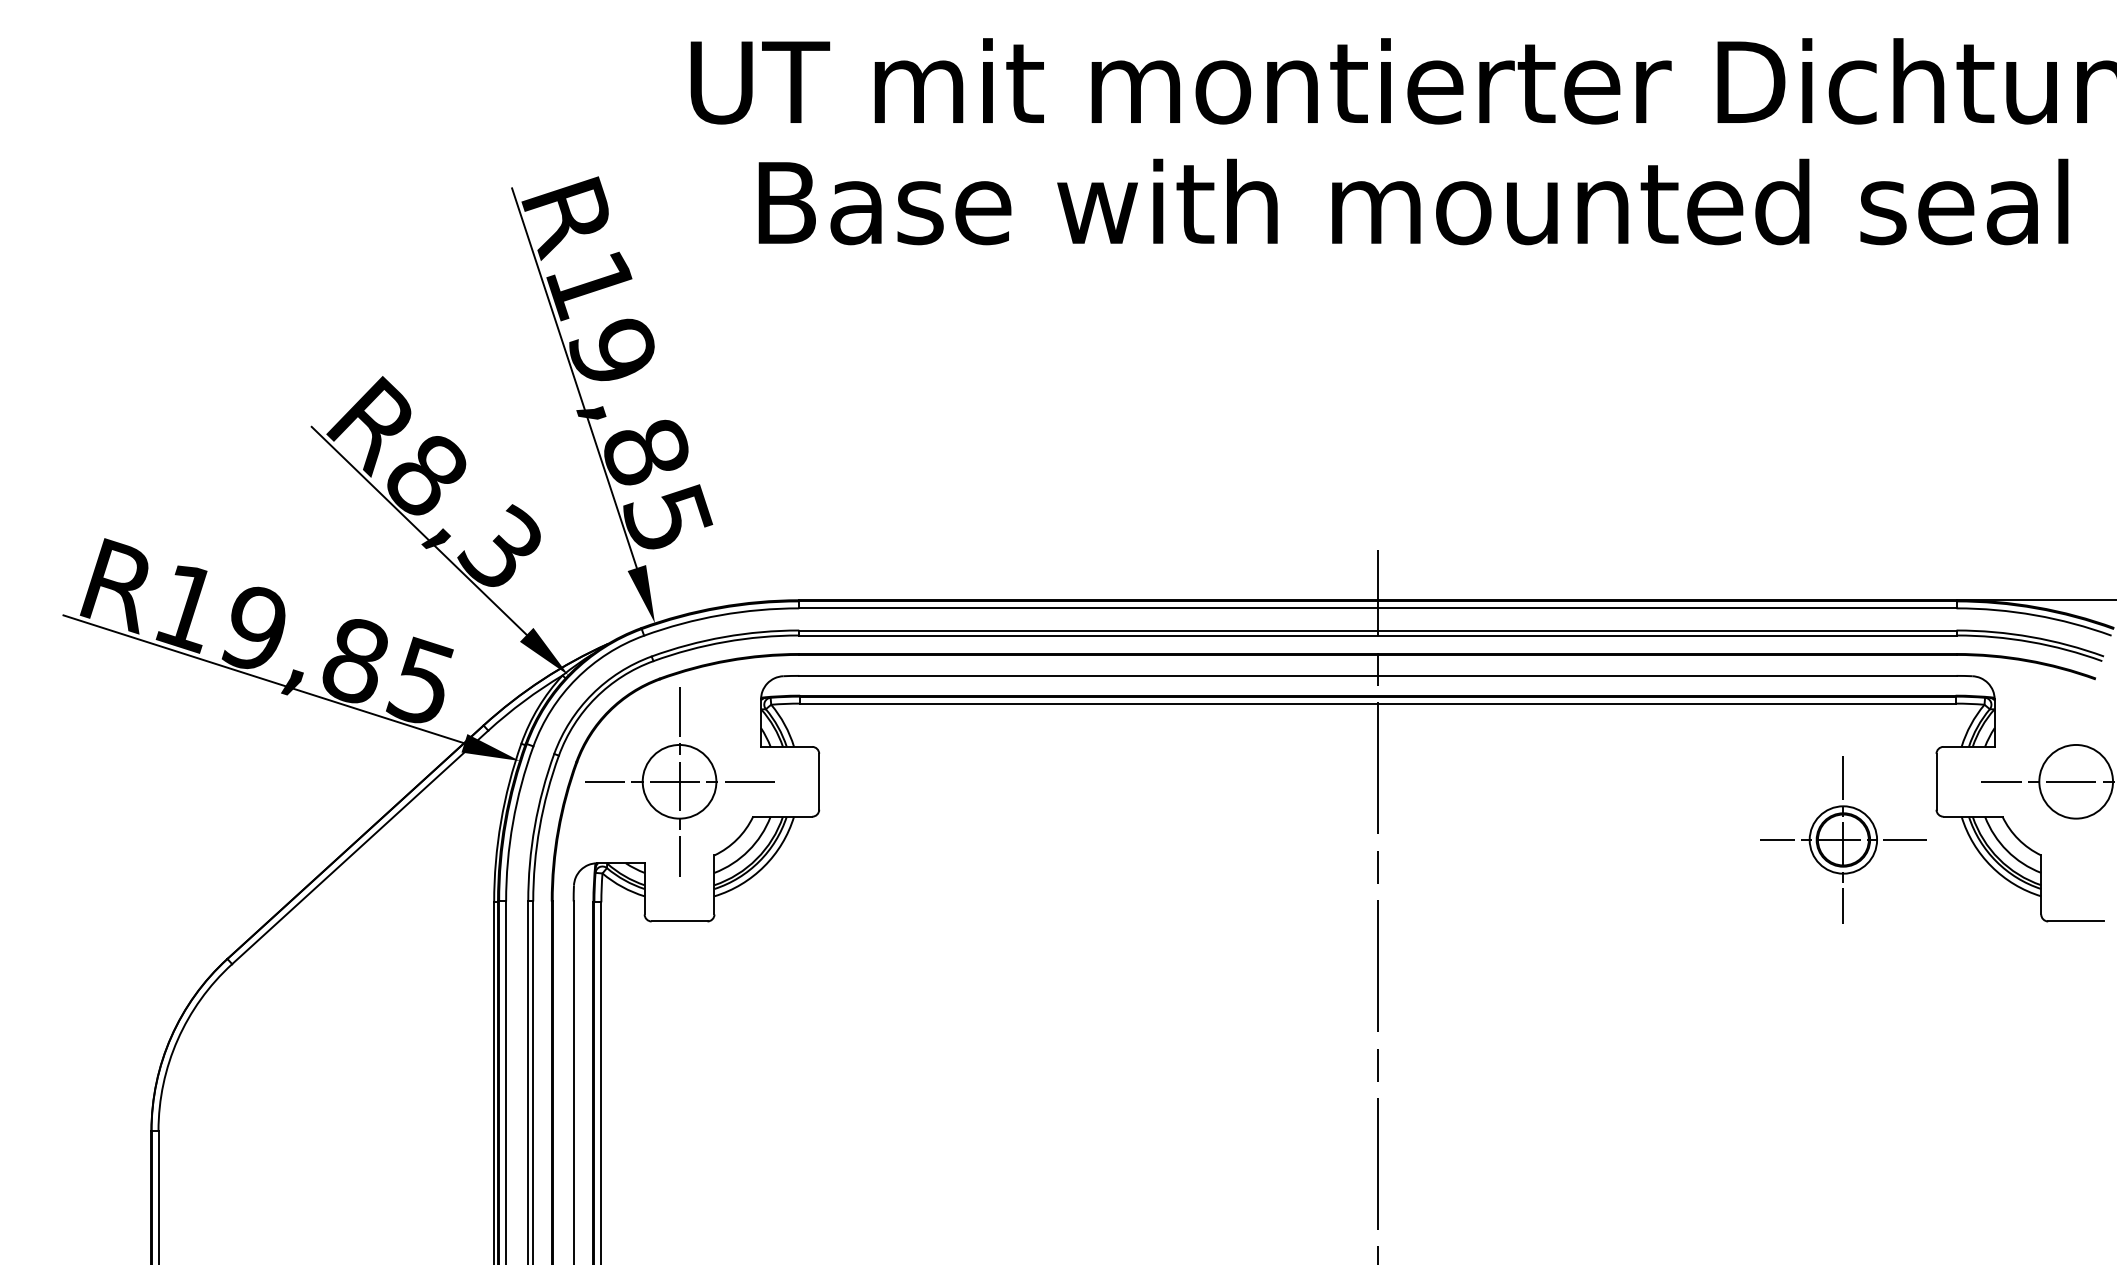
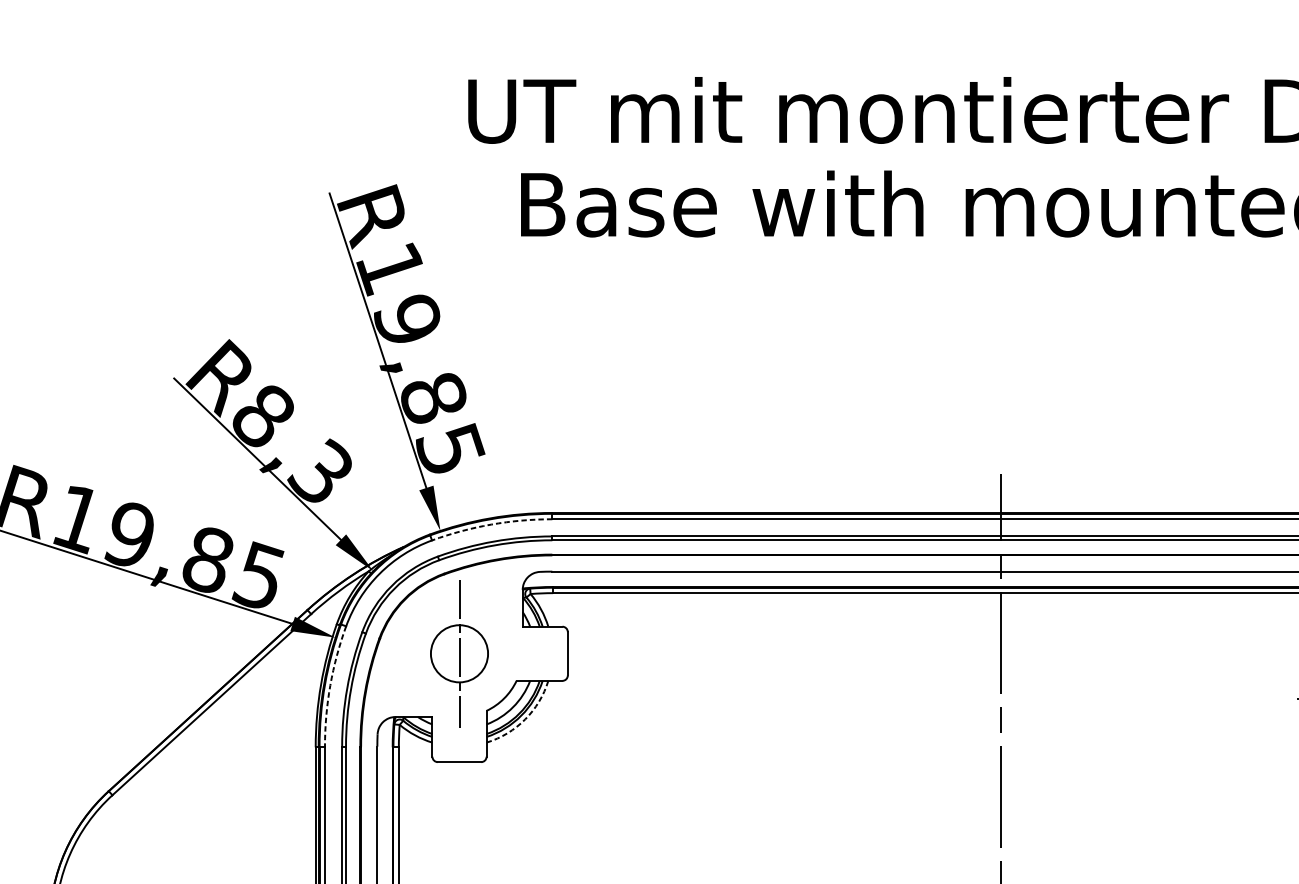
arc: (720, 615) -> (491, 524), solid -> dashed
line: (679, 781) -> (459, 653), removed
arc: (513, 822) -> (330, 685), solid -> dashed
arc: (764, 866) -> (525, 719), solid -> dashed

